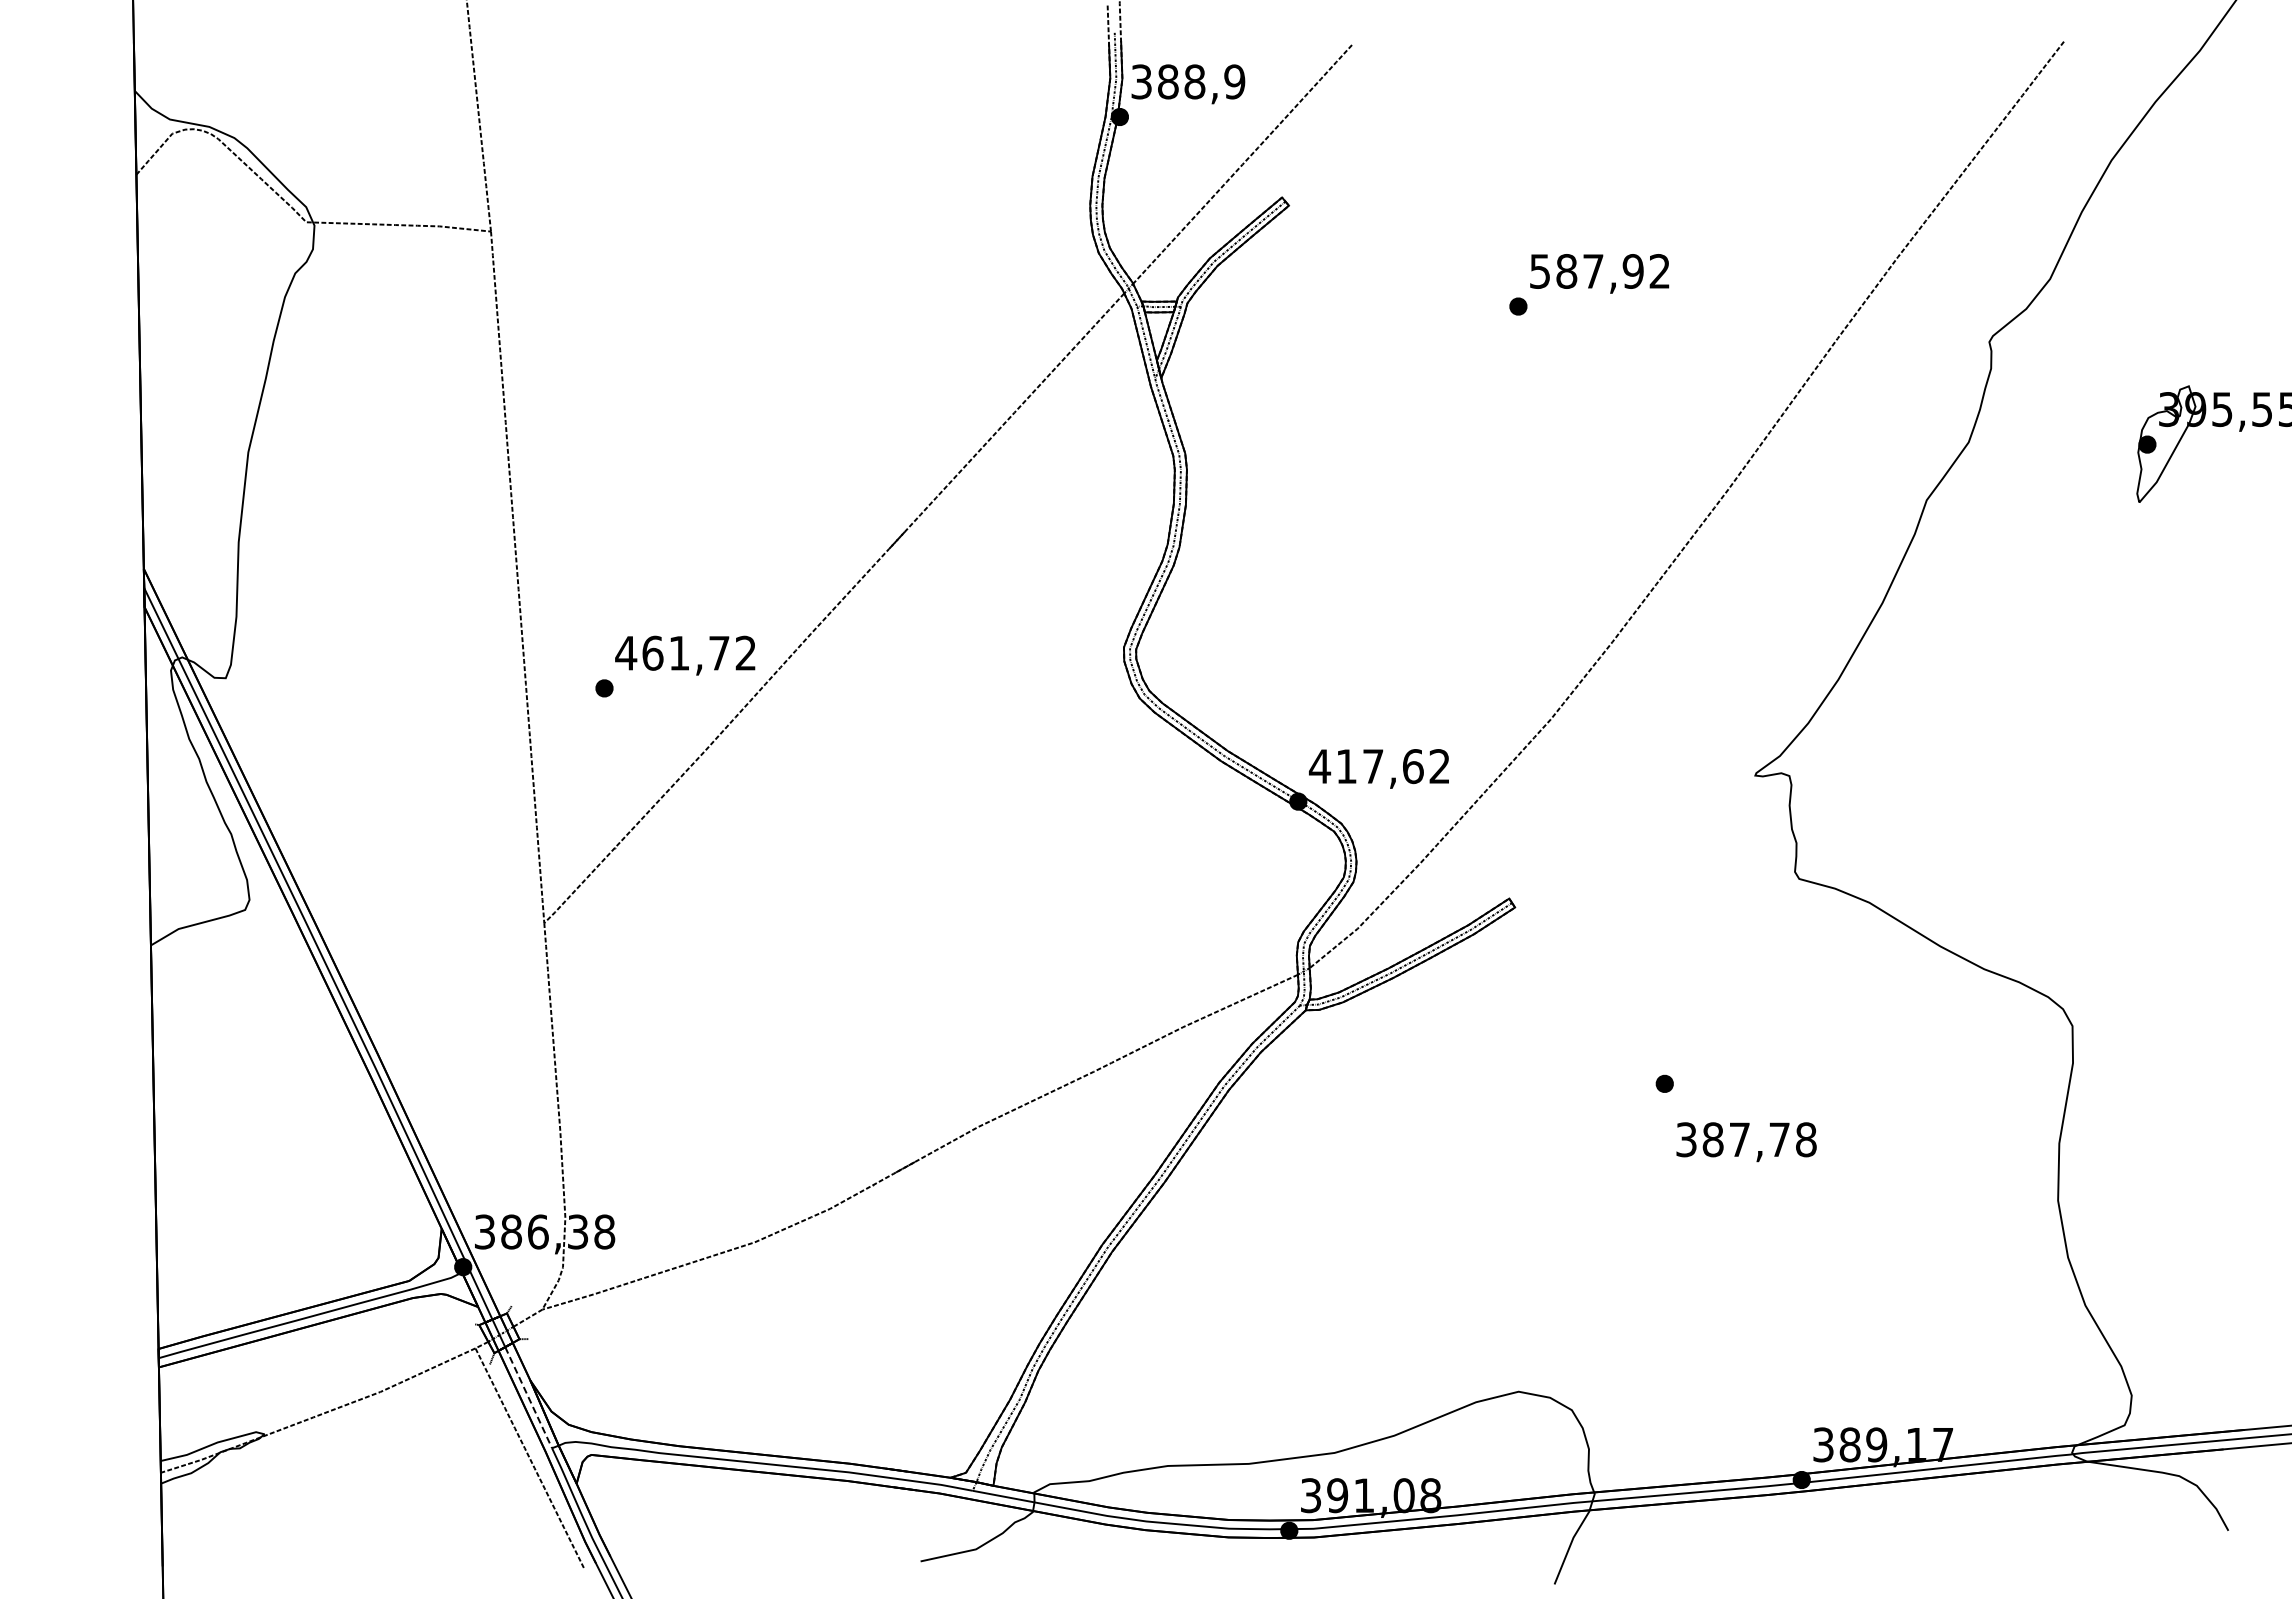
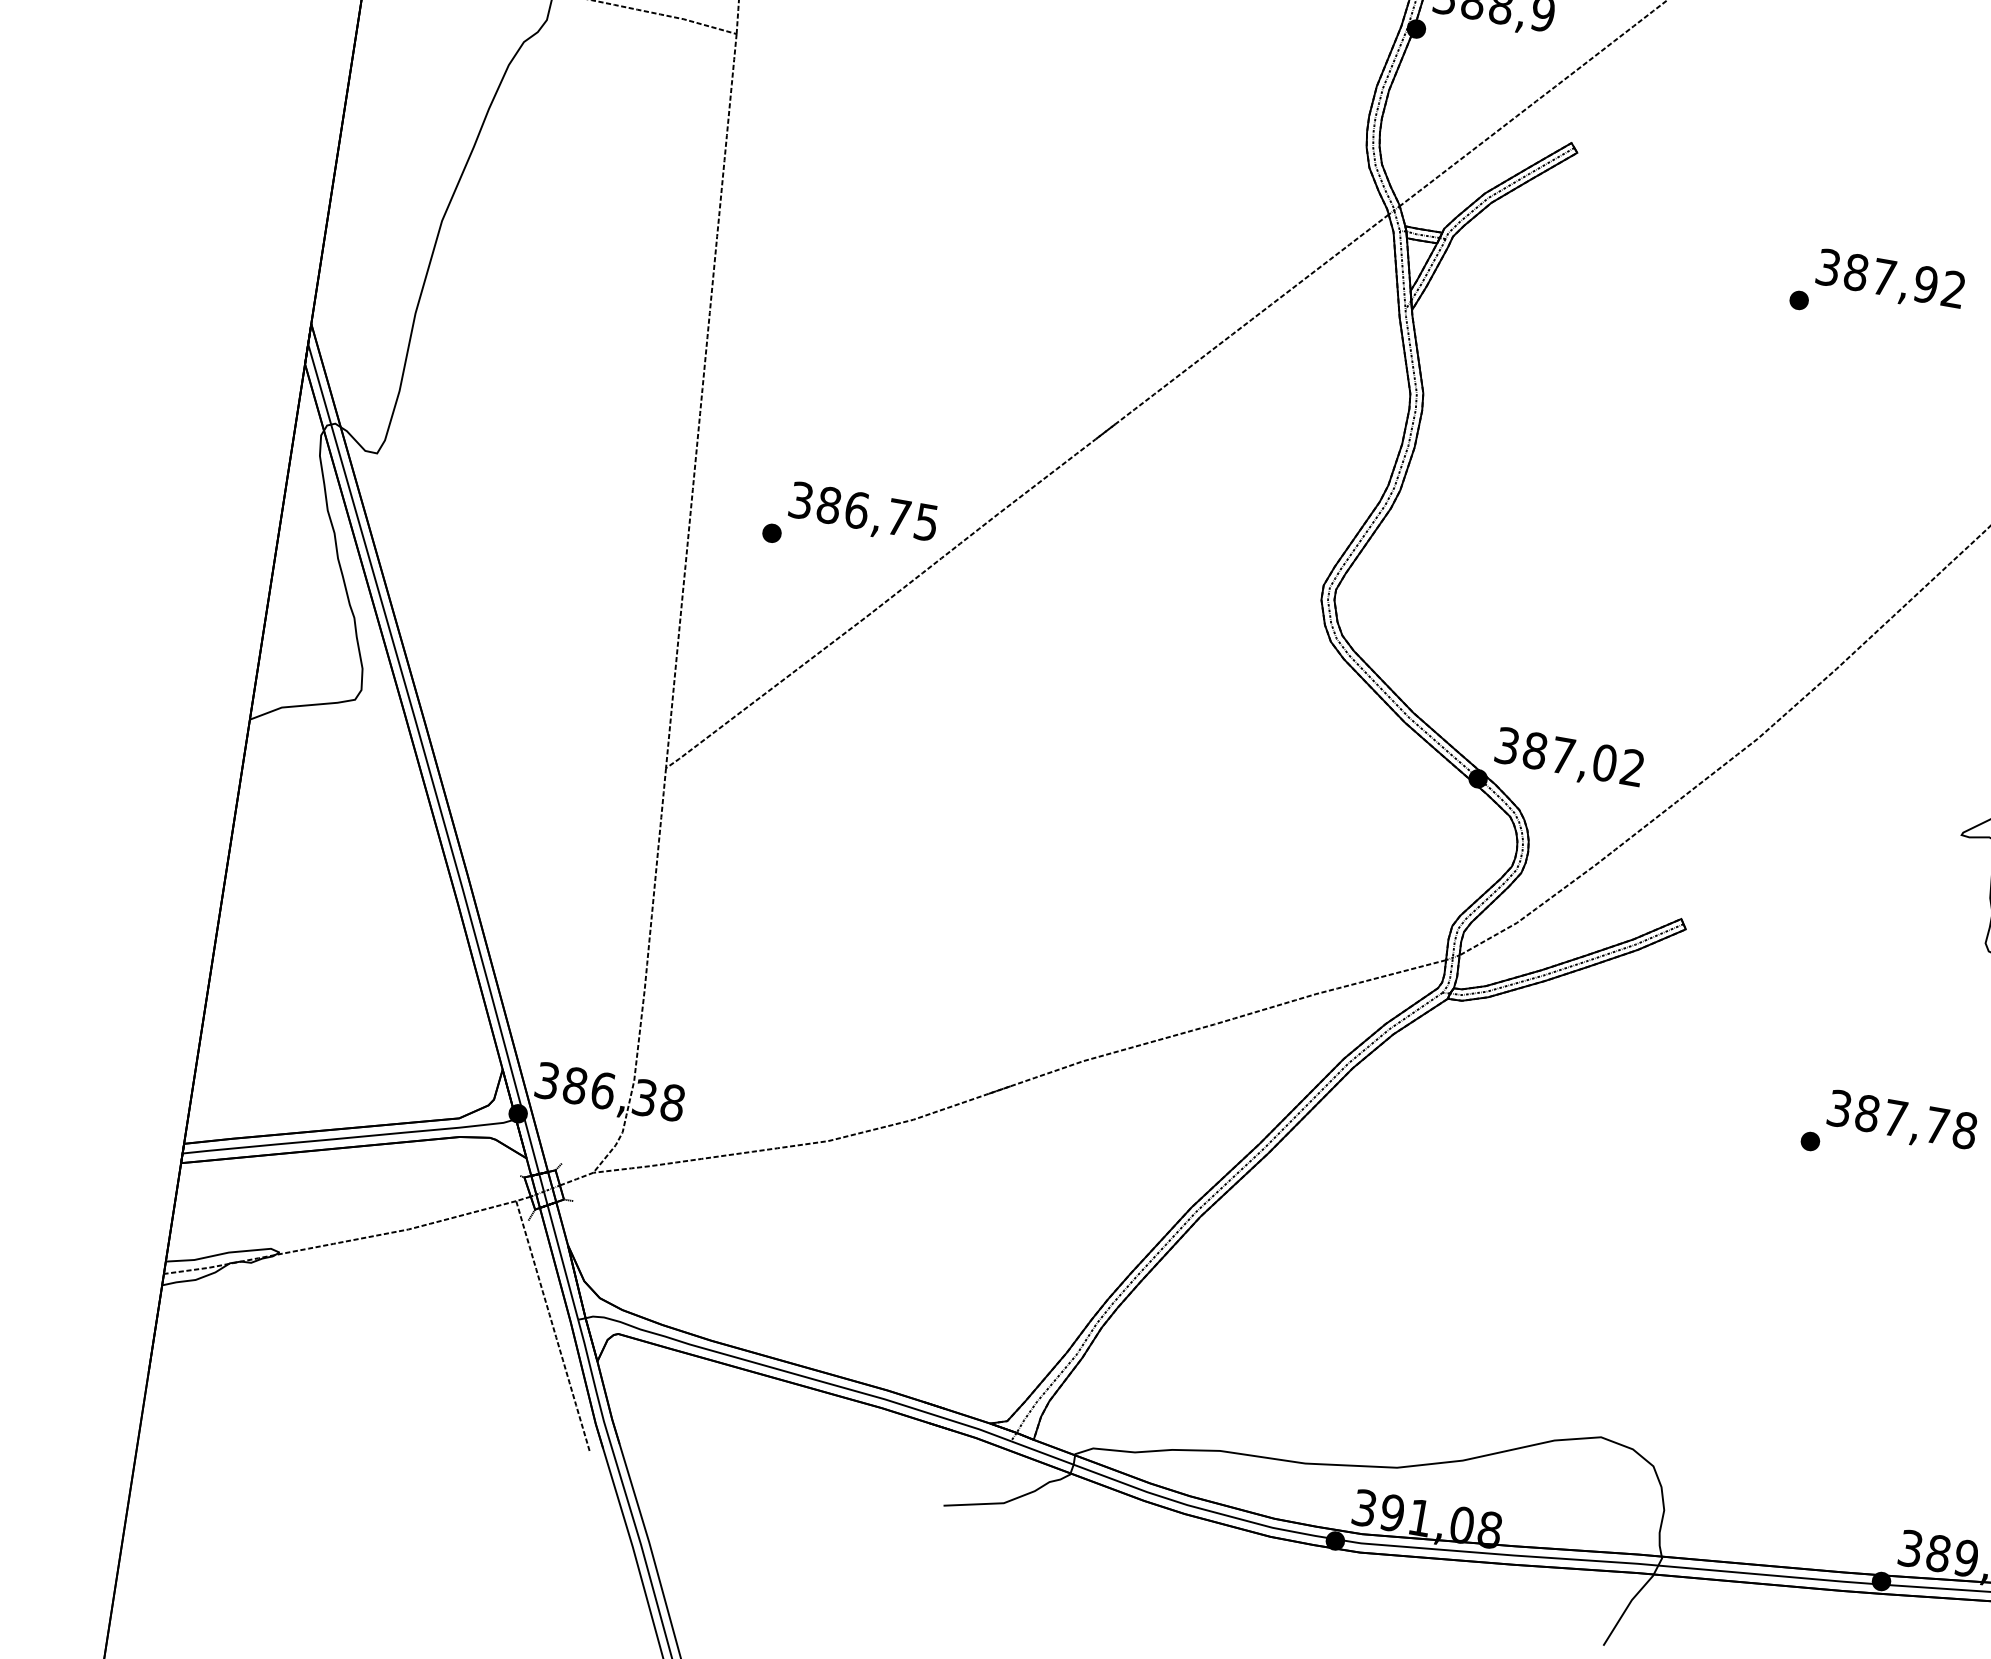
text: (1540, 271) -> (1828, 267), 587,92 -> 387,92
text: (685, 652) -> (863, 510), 461,72 -> 386,75
text: (1365, 766) -> (1554, 754), 417,62 -> 387,02
text: (1746, 1142) -> (1901, 1122), moved
line: (528, 1397) -> (562, 1262), dashed -> solid

